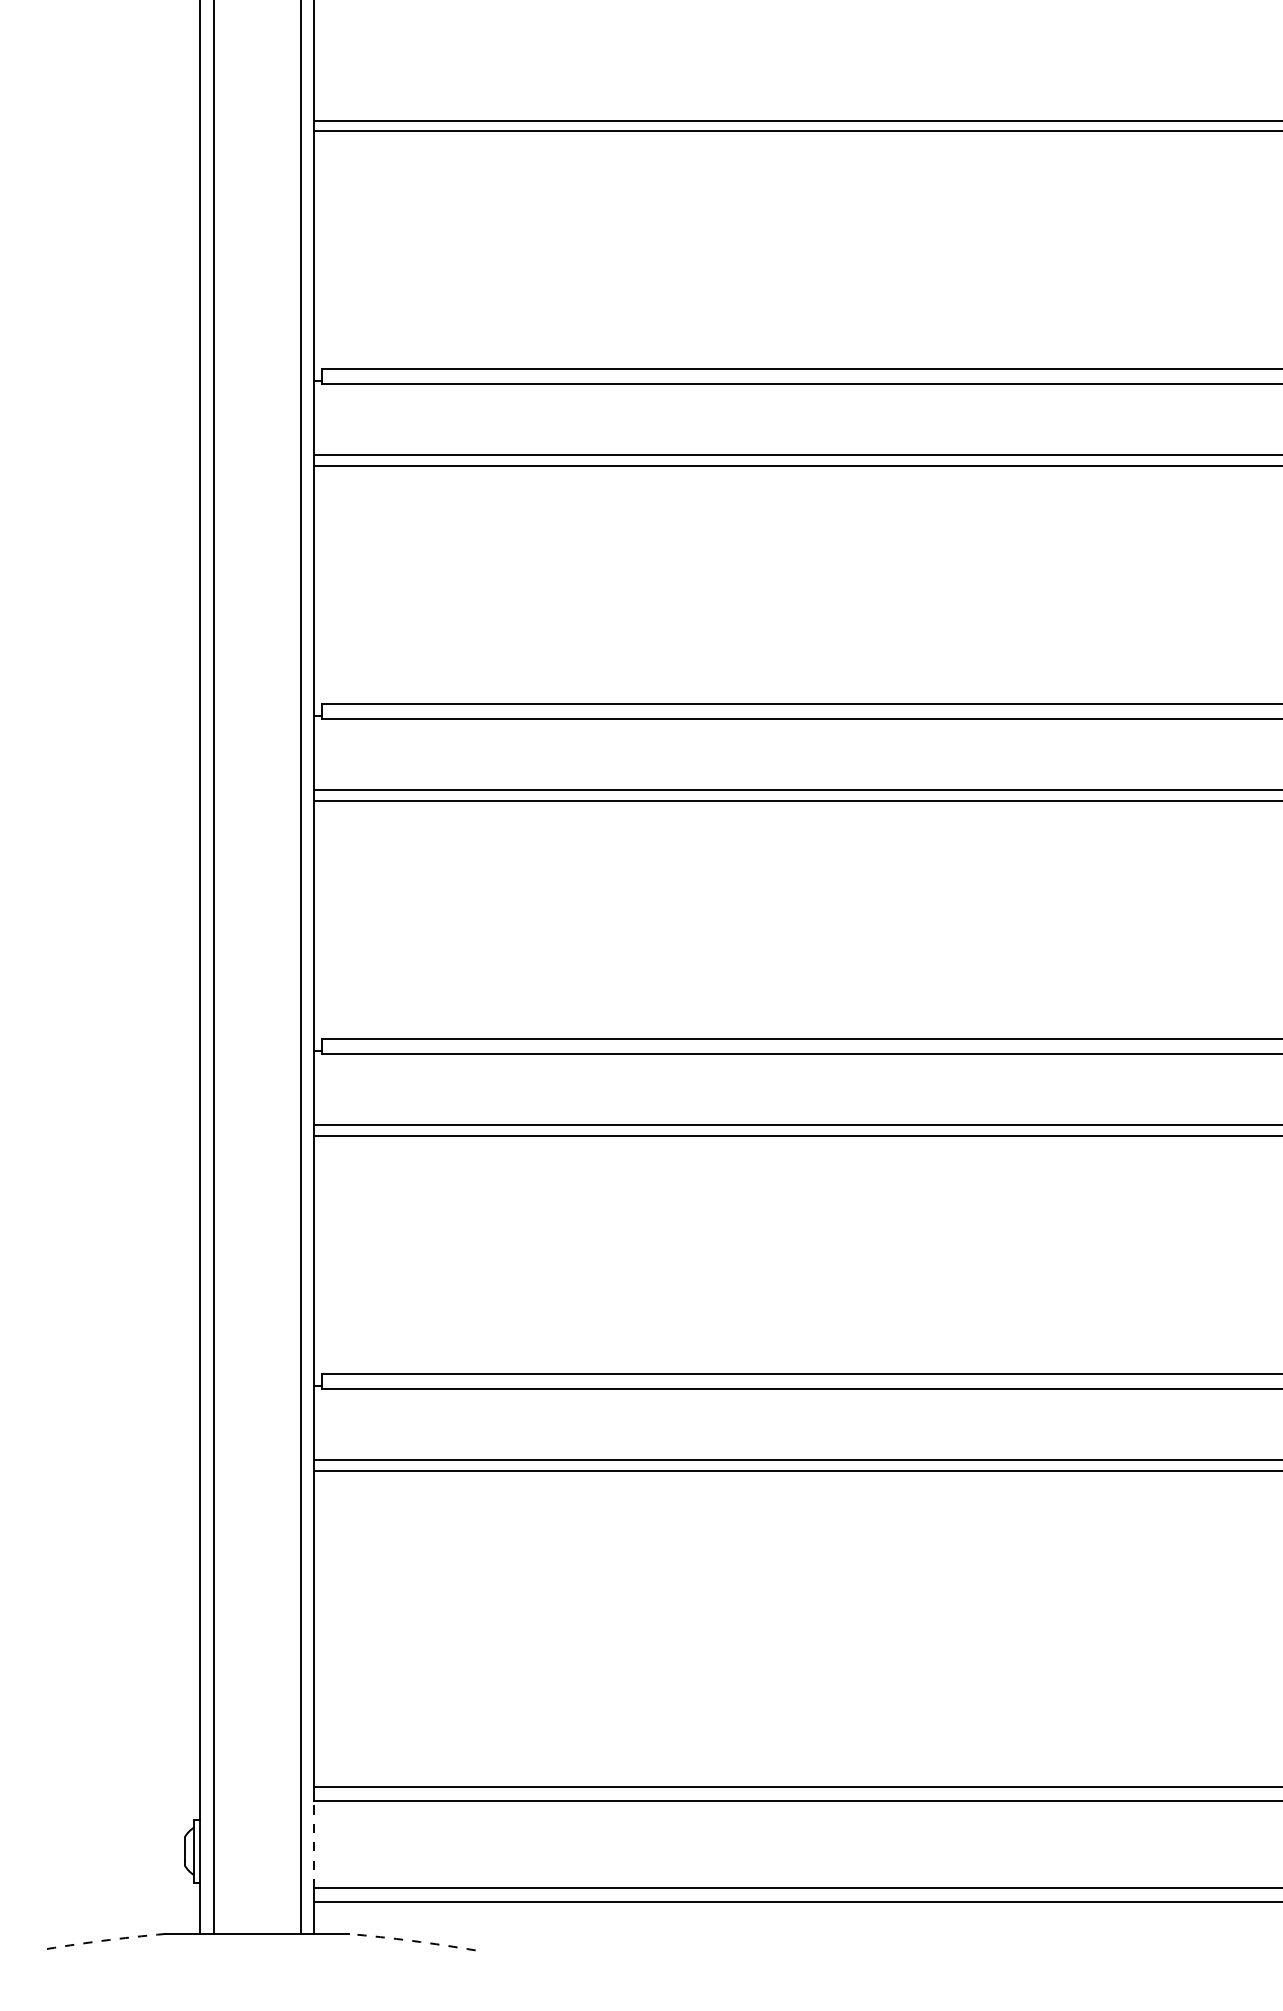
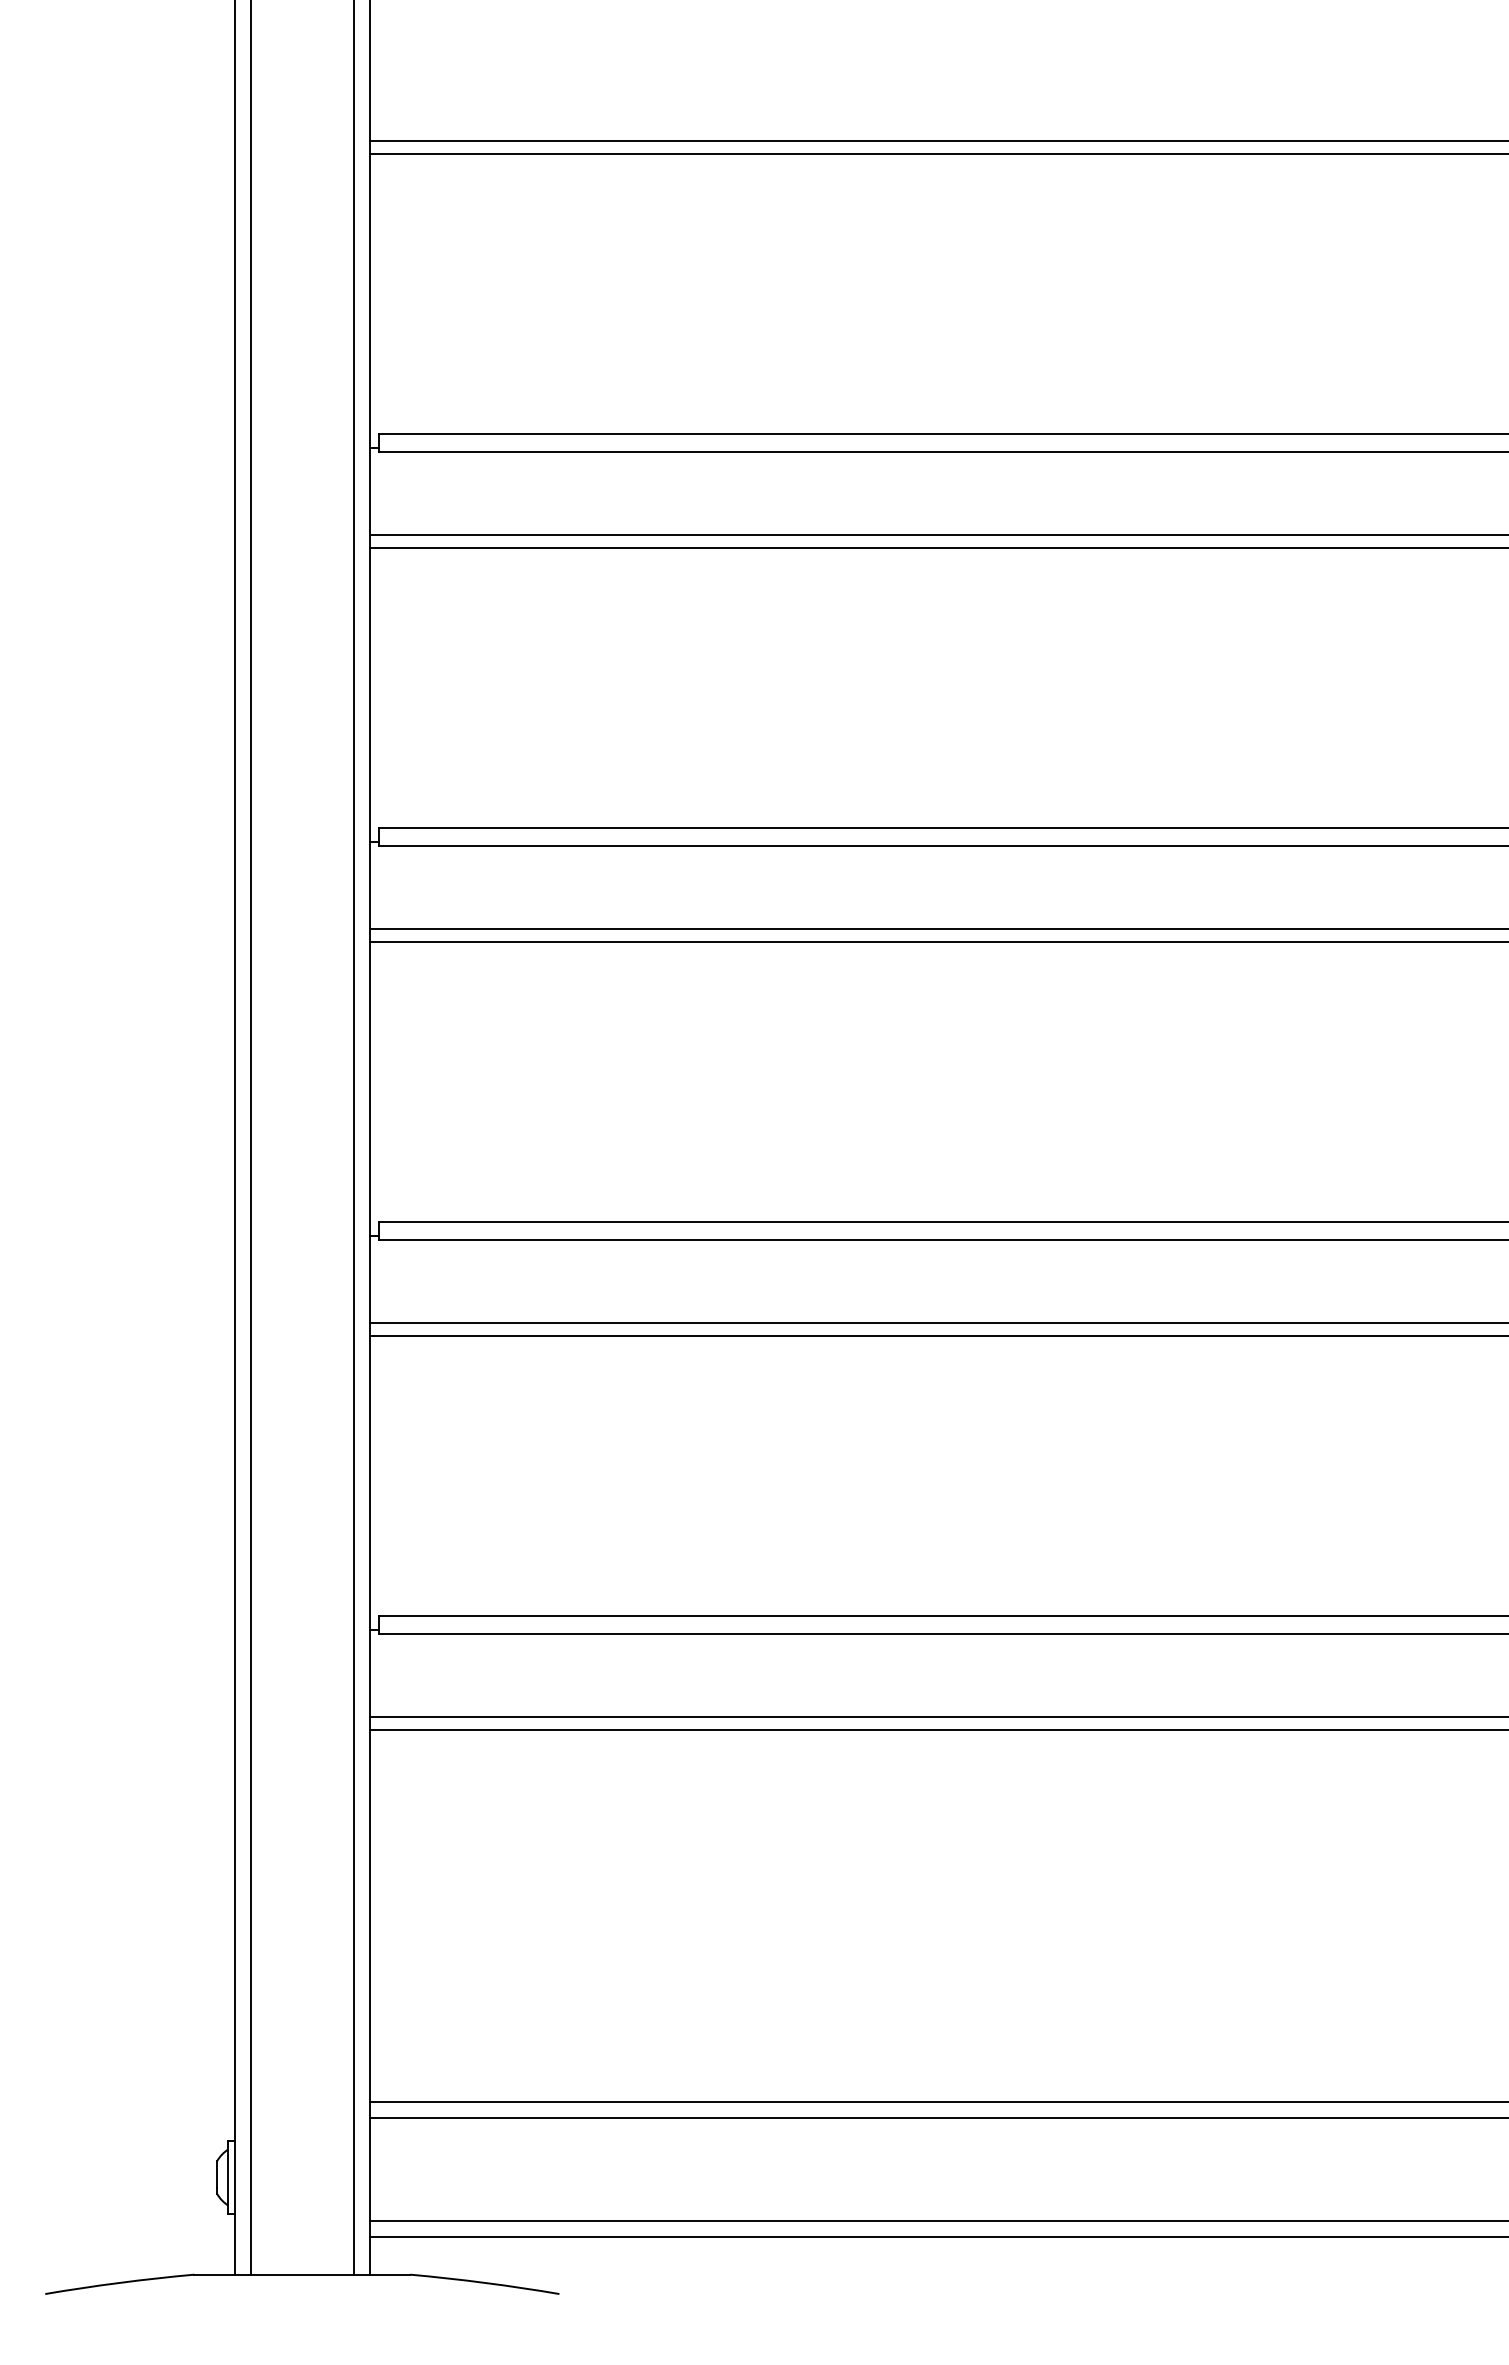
line: (314, 1843) -> (369, 2168), dashed -> solid
arc: (101, 1940) -> (119, 2282), dashed -> solid
arc: (412, 1940) -> (485, 2282), dashed -> solid

